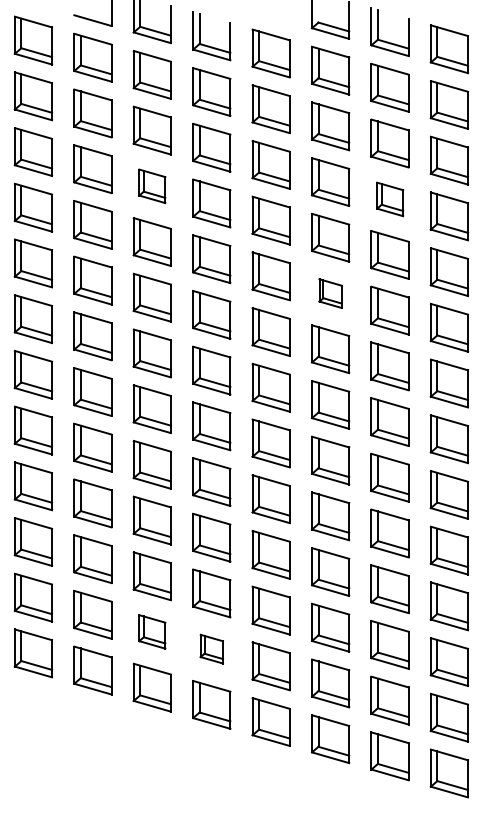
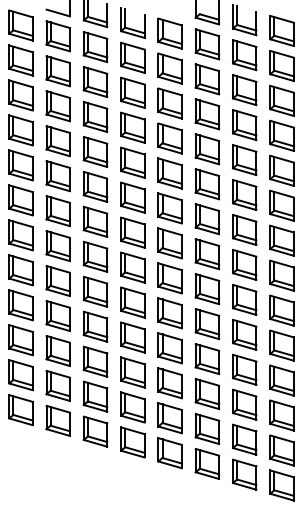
part: (152, 185) -> (95, 116), size x1.43
part: (389, 199) -> (244, 125), size x1.43
part: (330, 293) -> (207, 184), size x1.67
part: (152, 631) -> (95, 396), size x1.43
part: (211, 649) -> (132, 407), size x1.67

